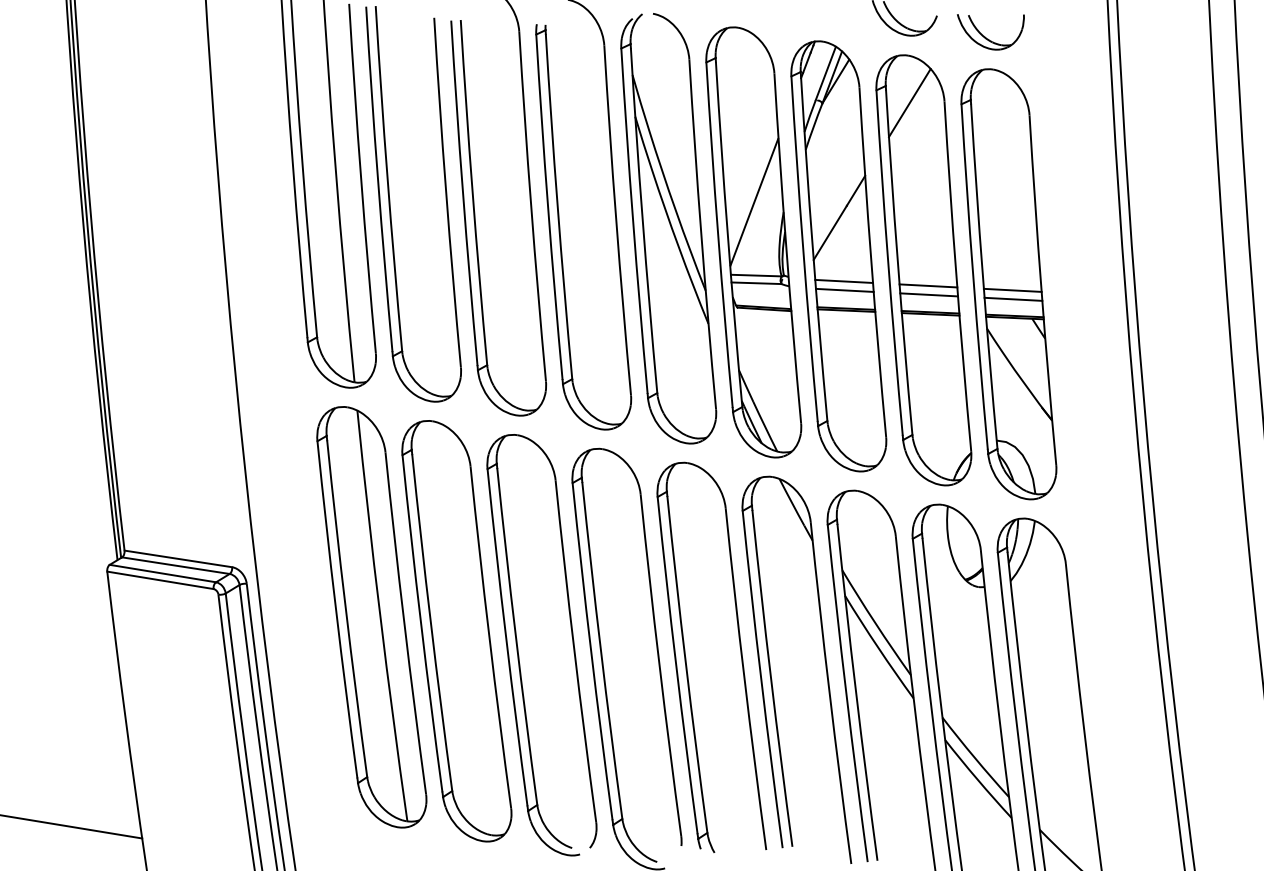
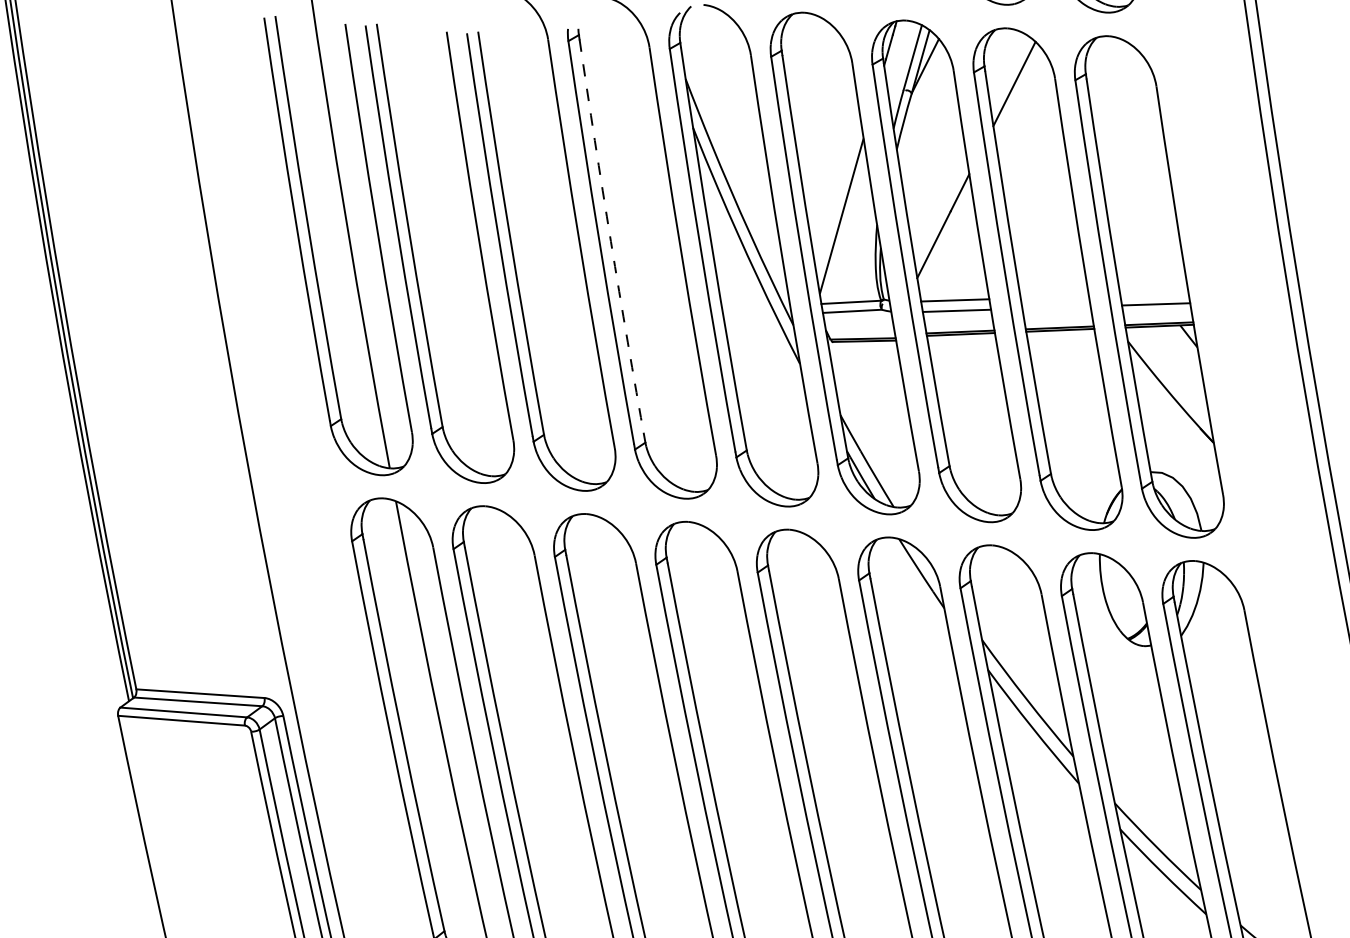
arc: (557, 206) -> (610, 241), solid -> dashed
line: (928, 285) -> (1054, 296), removed
line: (1012, 289) -> (1153, 292), removed
line: (929, 294) -> (1056, 307), removed

